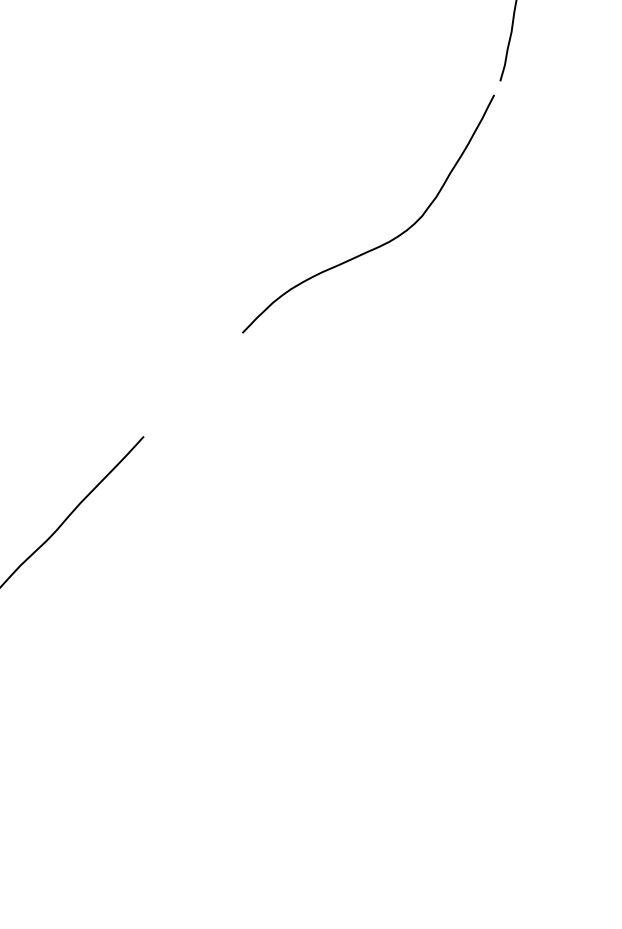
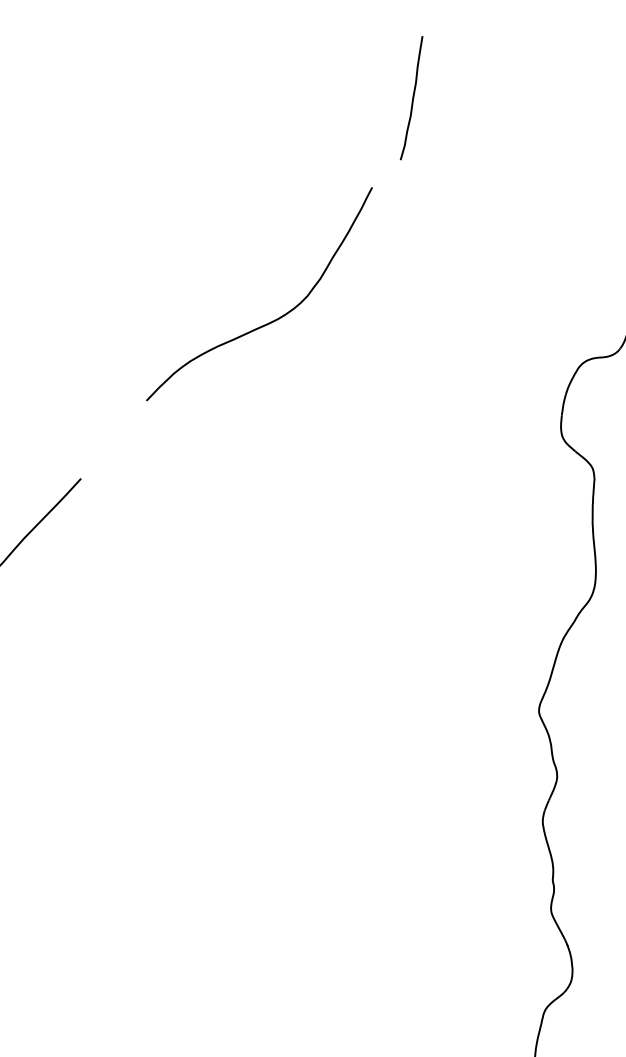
curve: (383, 243) -> (272, 320), moved

